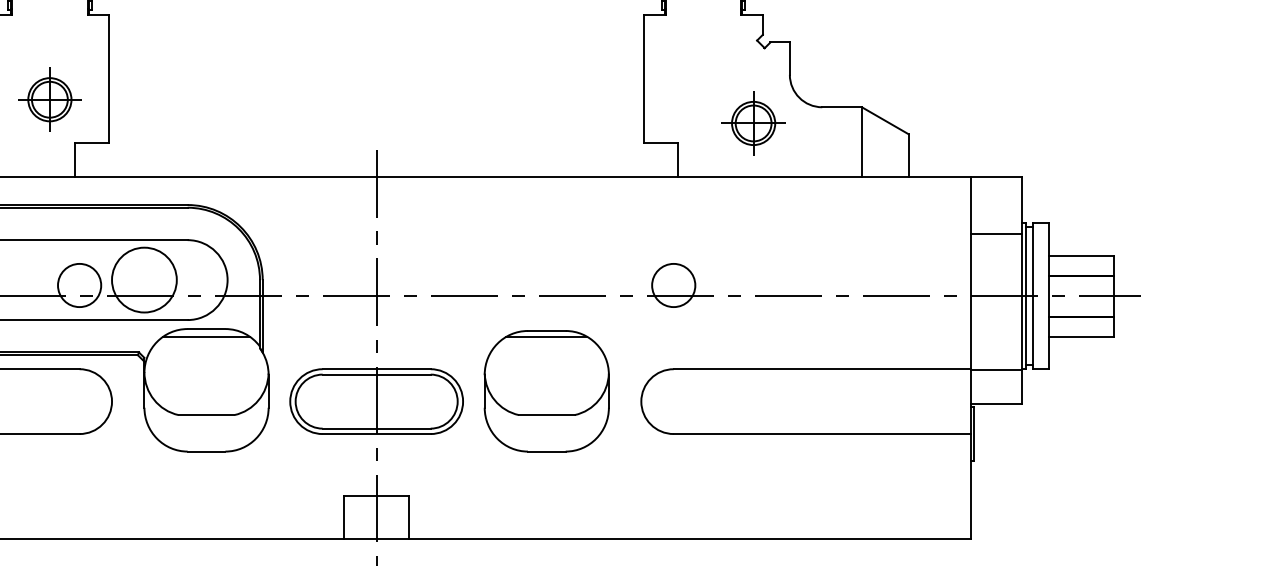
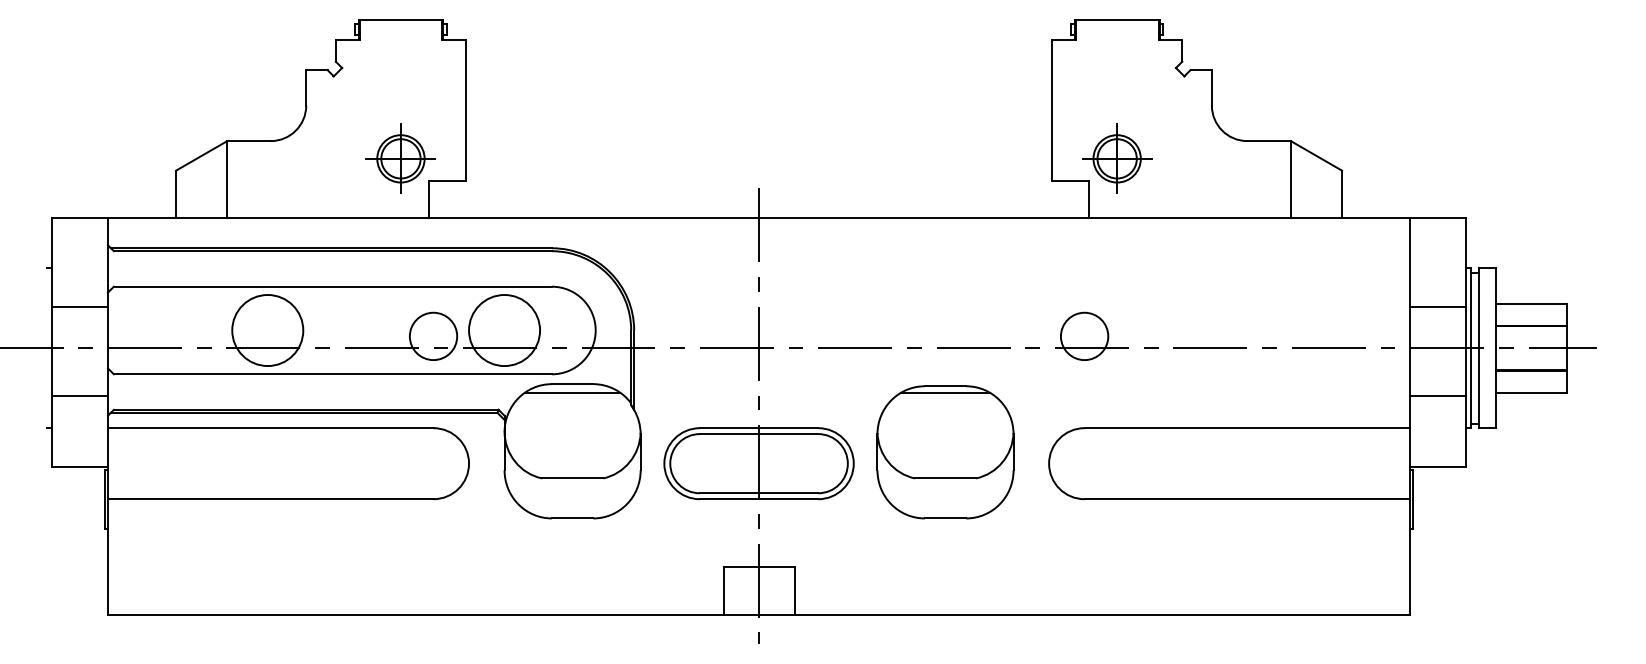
part: (49, 99) -> (400, 158), moved
part: (753, 123) -> (1117, 158), moved
line: (996, 233) -> (1438, 306), moved
line: (996, 369) -> (1438, 395), moved

